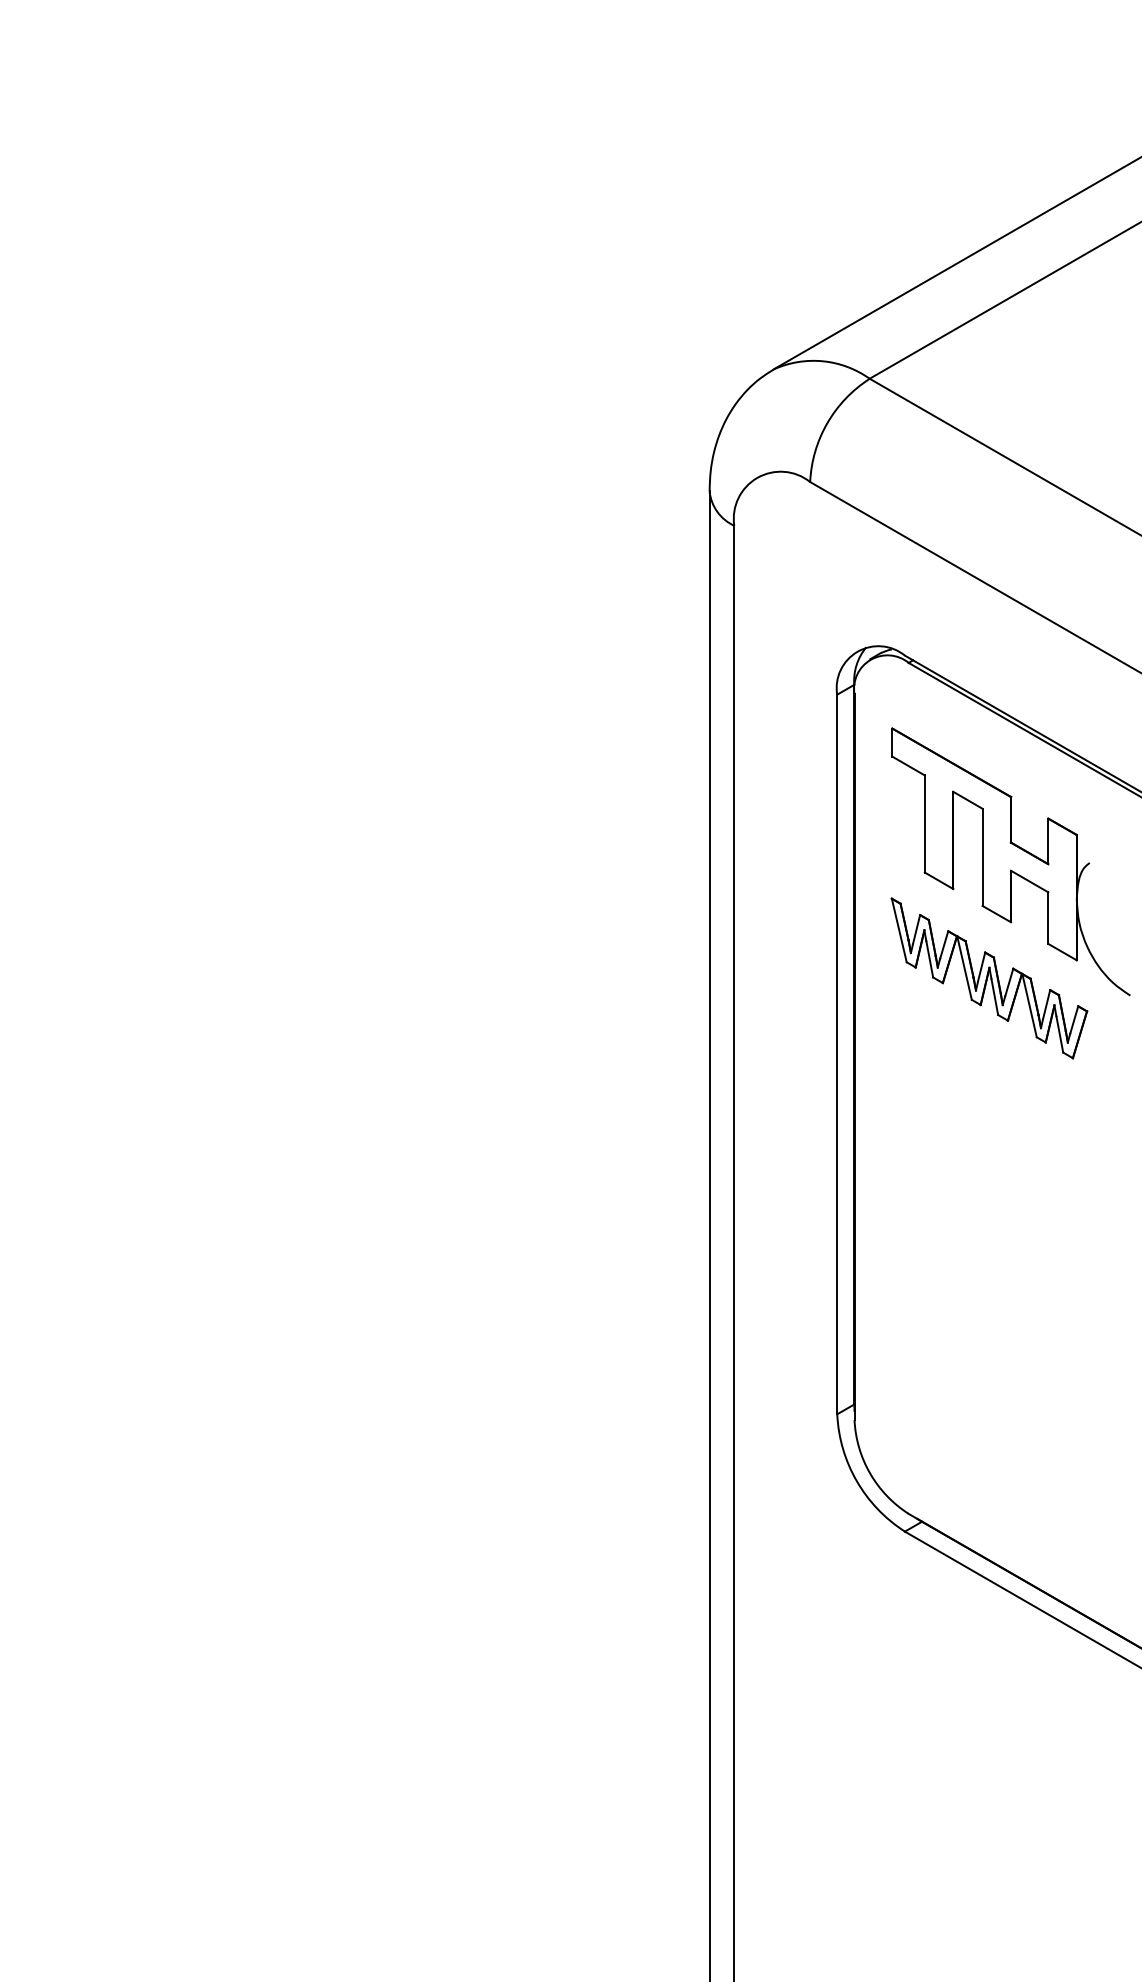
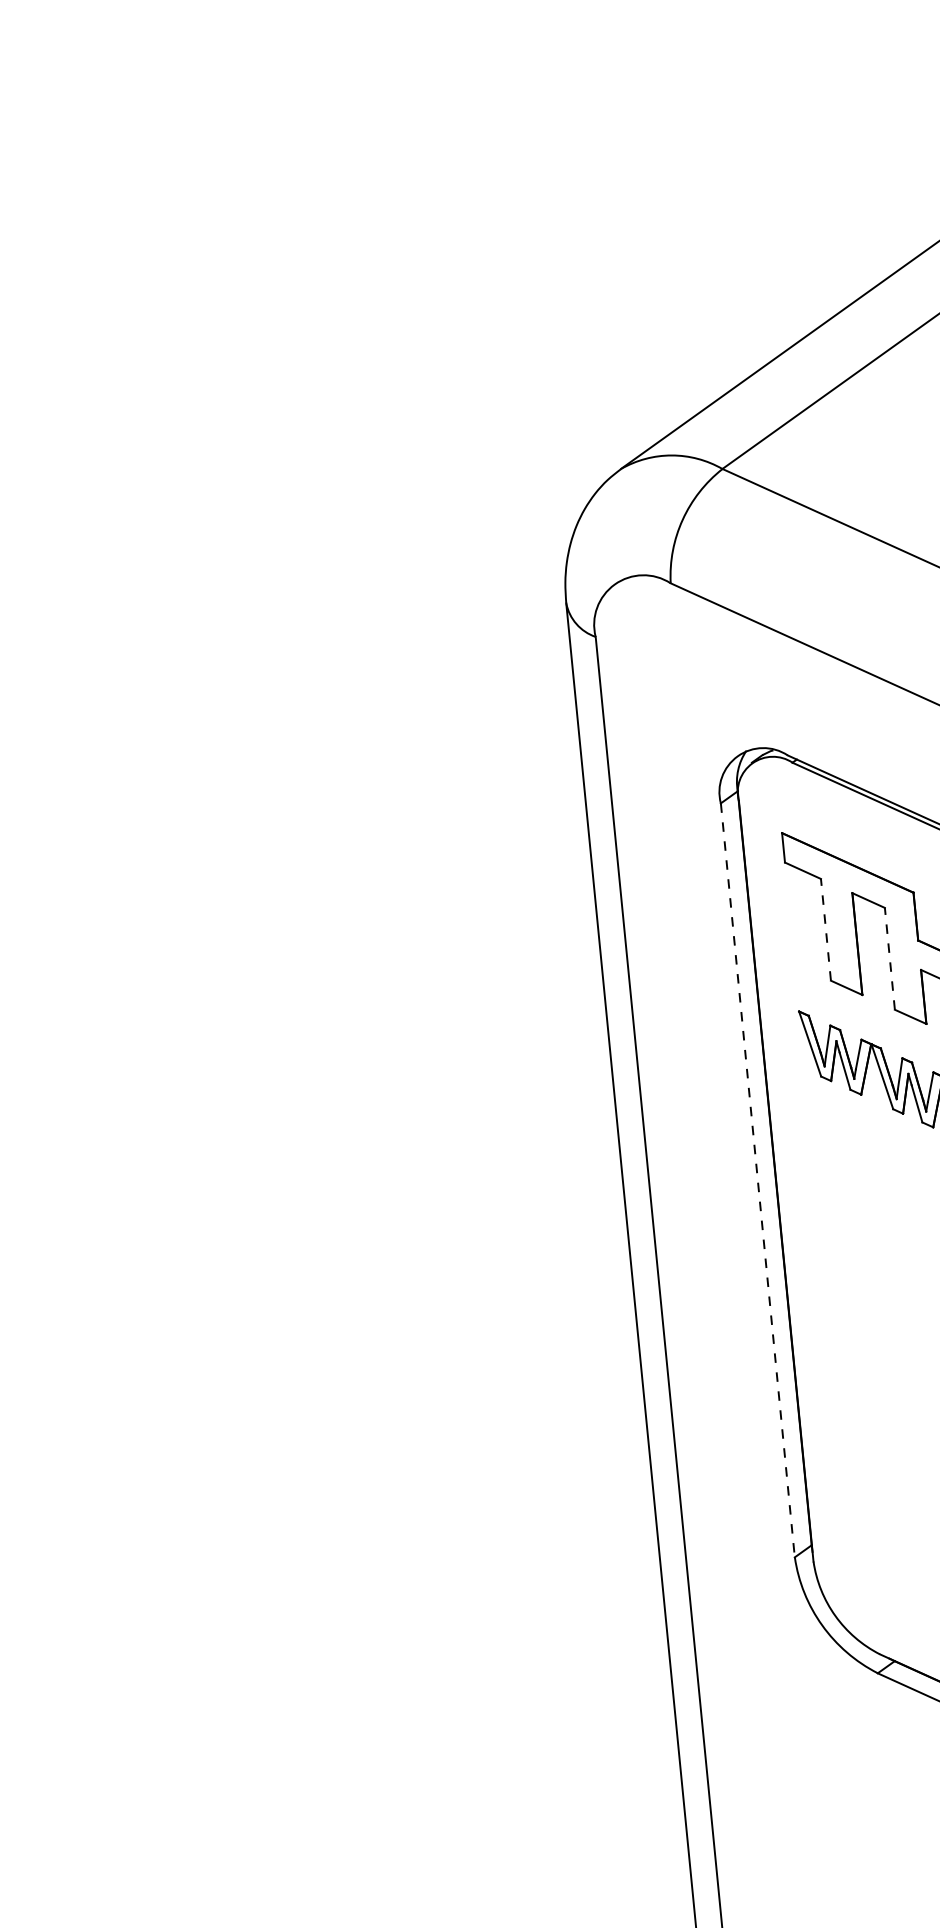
line: (924, 824) -> (825, 930), solid -> dashed
line: (982, 857) -> (889, 959), solid -> dashed
line: (837, 1054) -> (758, 1180), solid -> dashed

